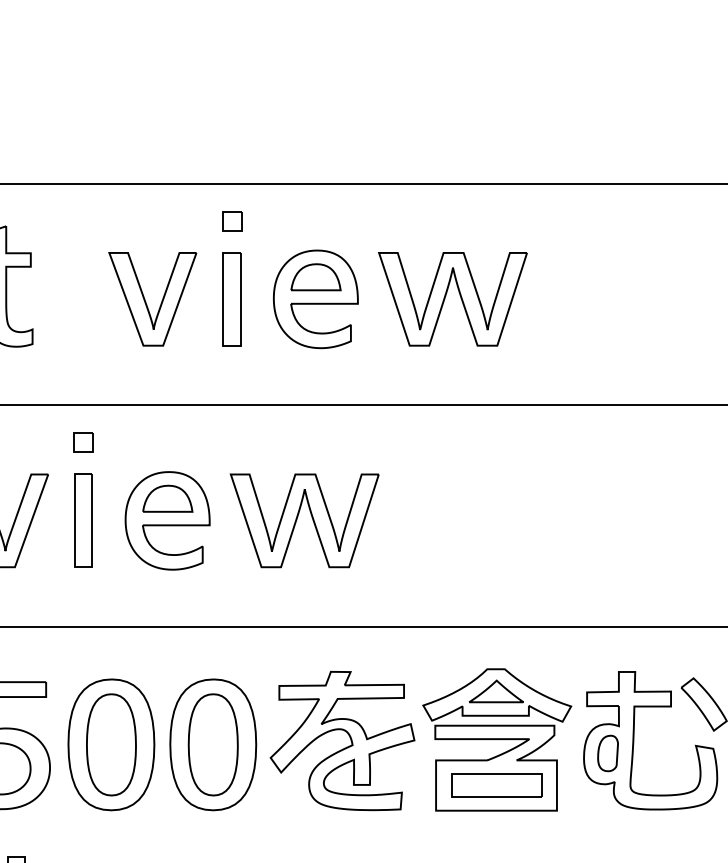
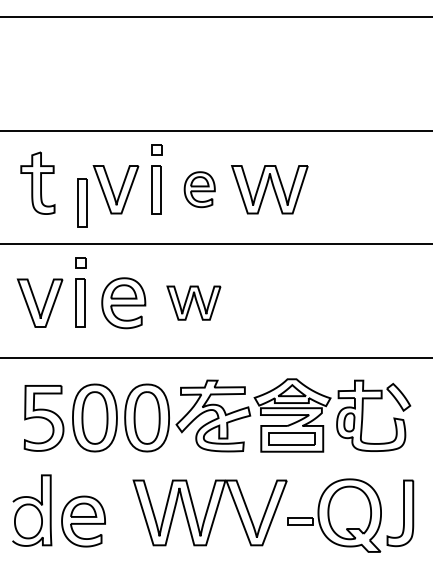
part: (315, 298) -> (199, 189), size x0.7
part: (87, 324) -> (82, 202), added
part: (303, 519) -> (193, 302), size x0.7

